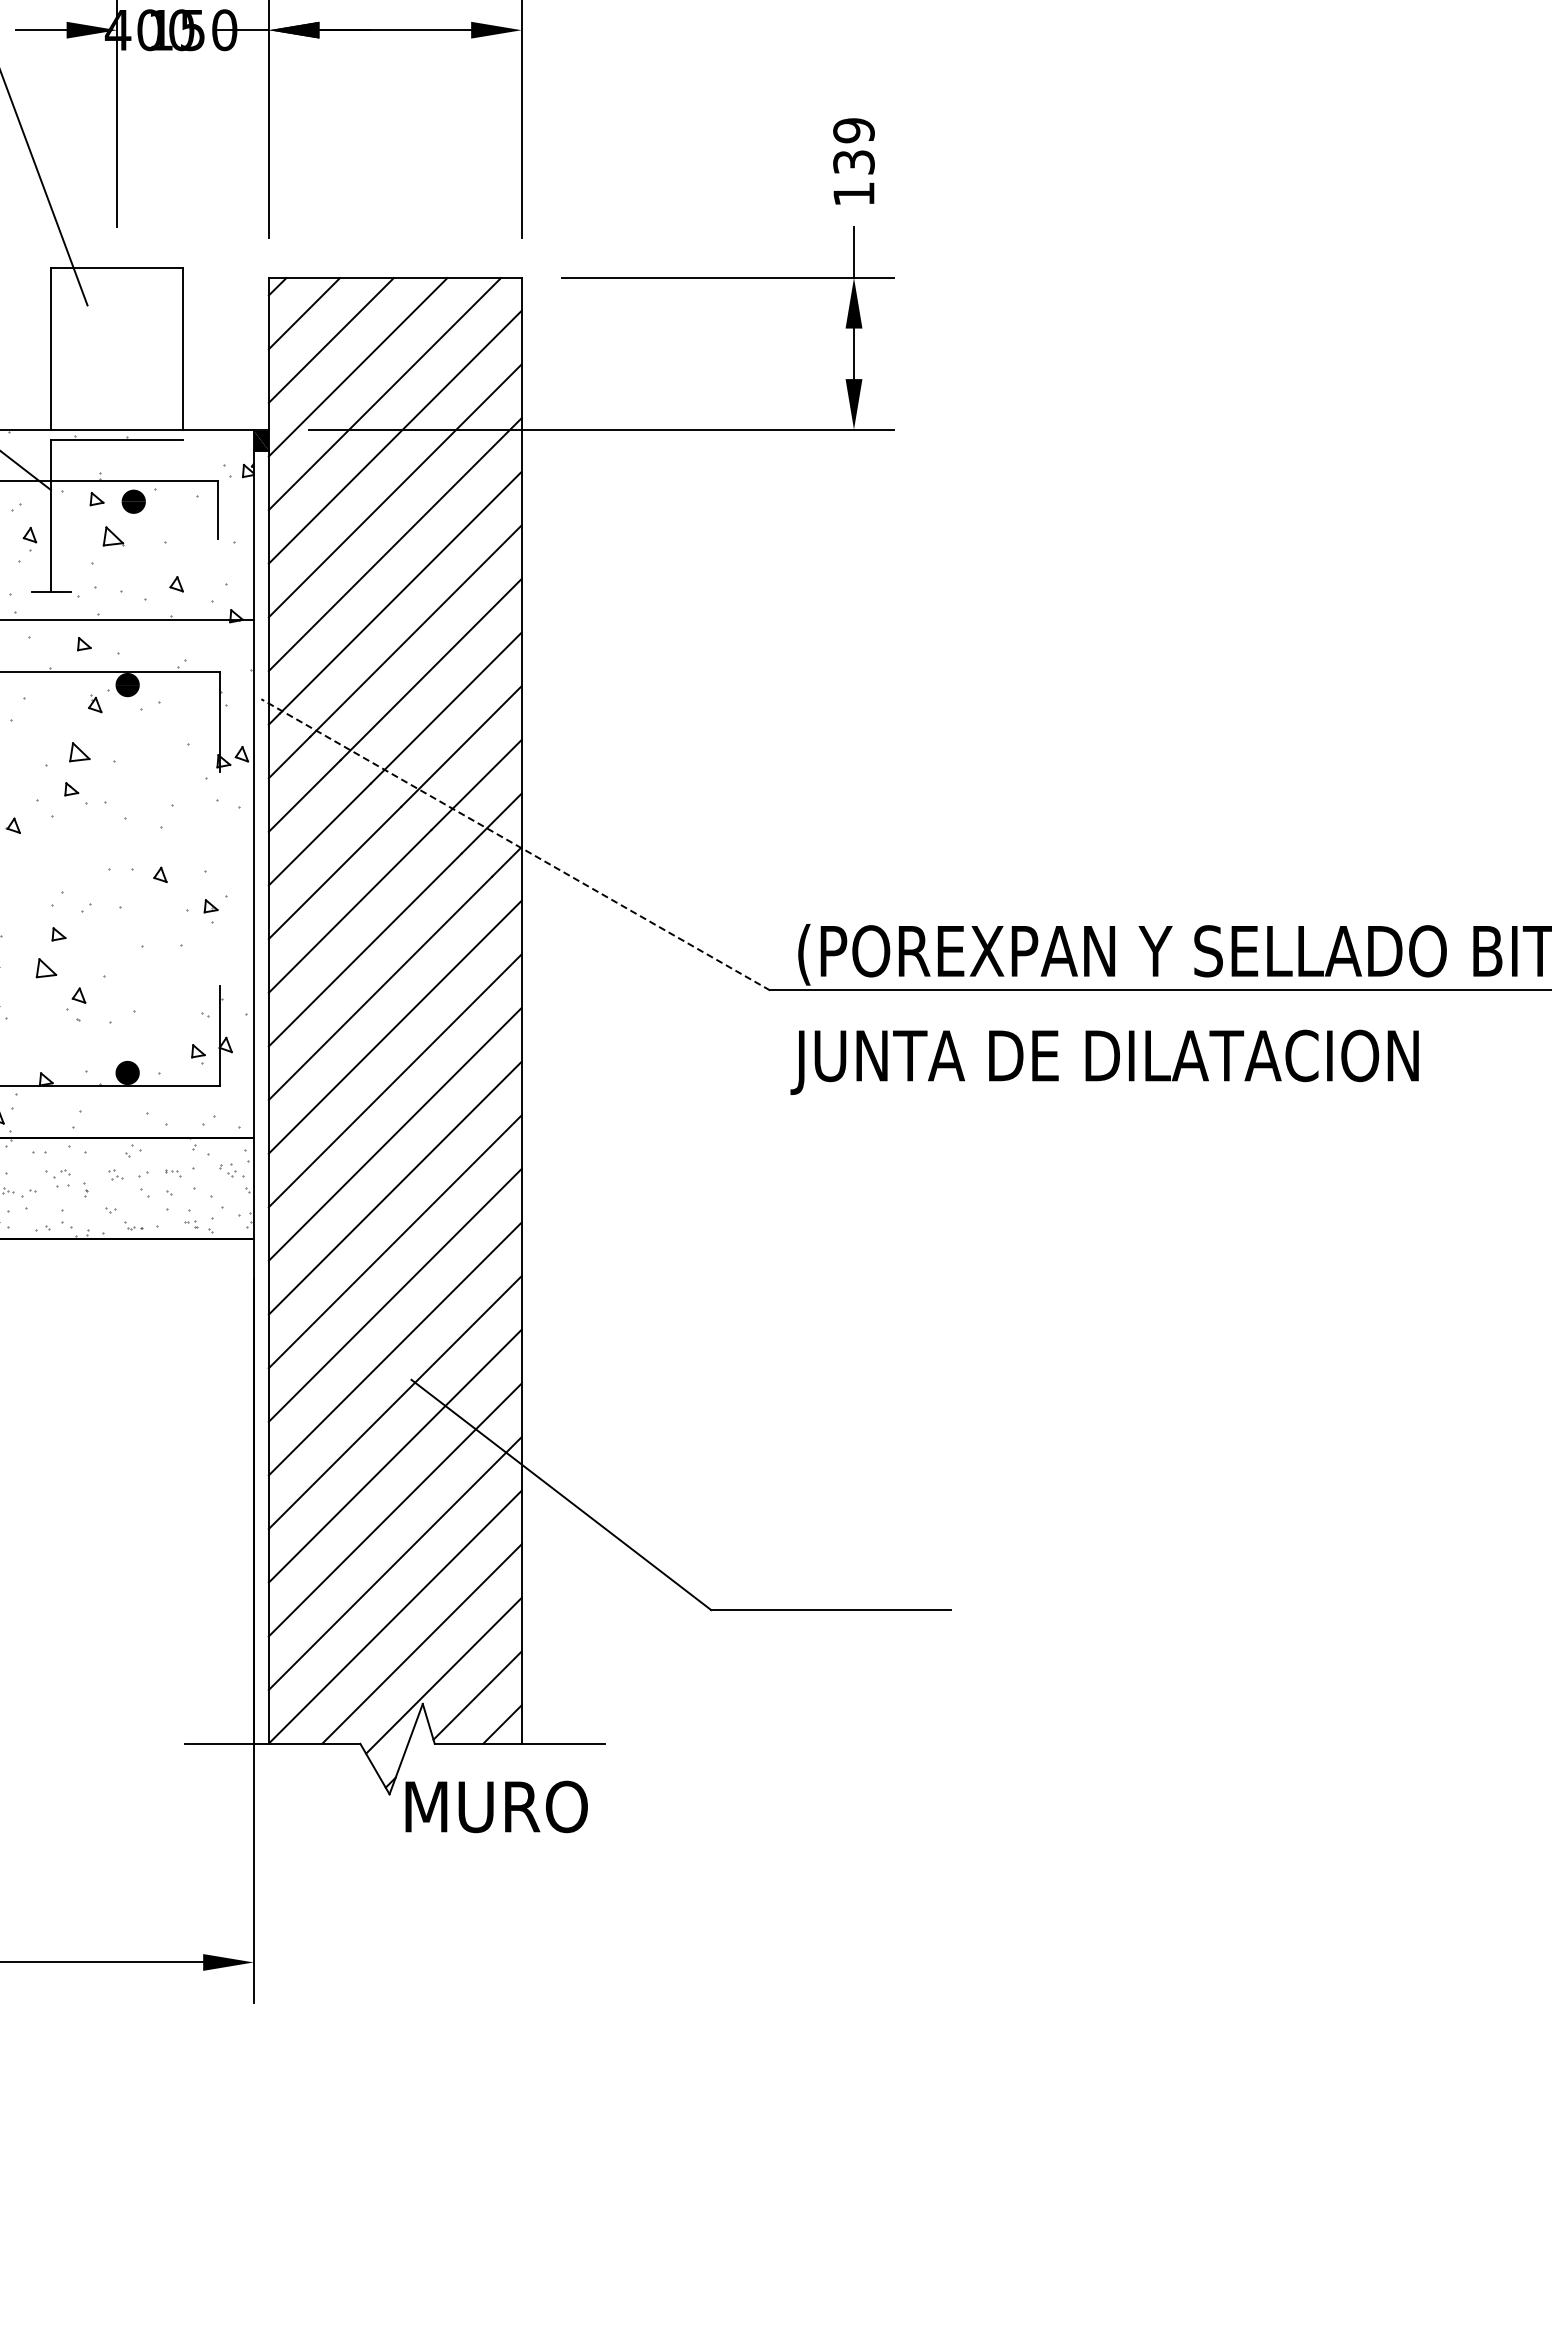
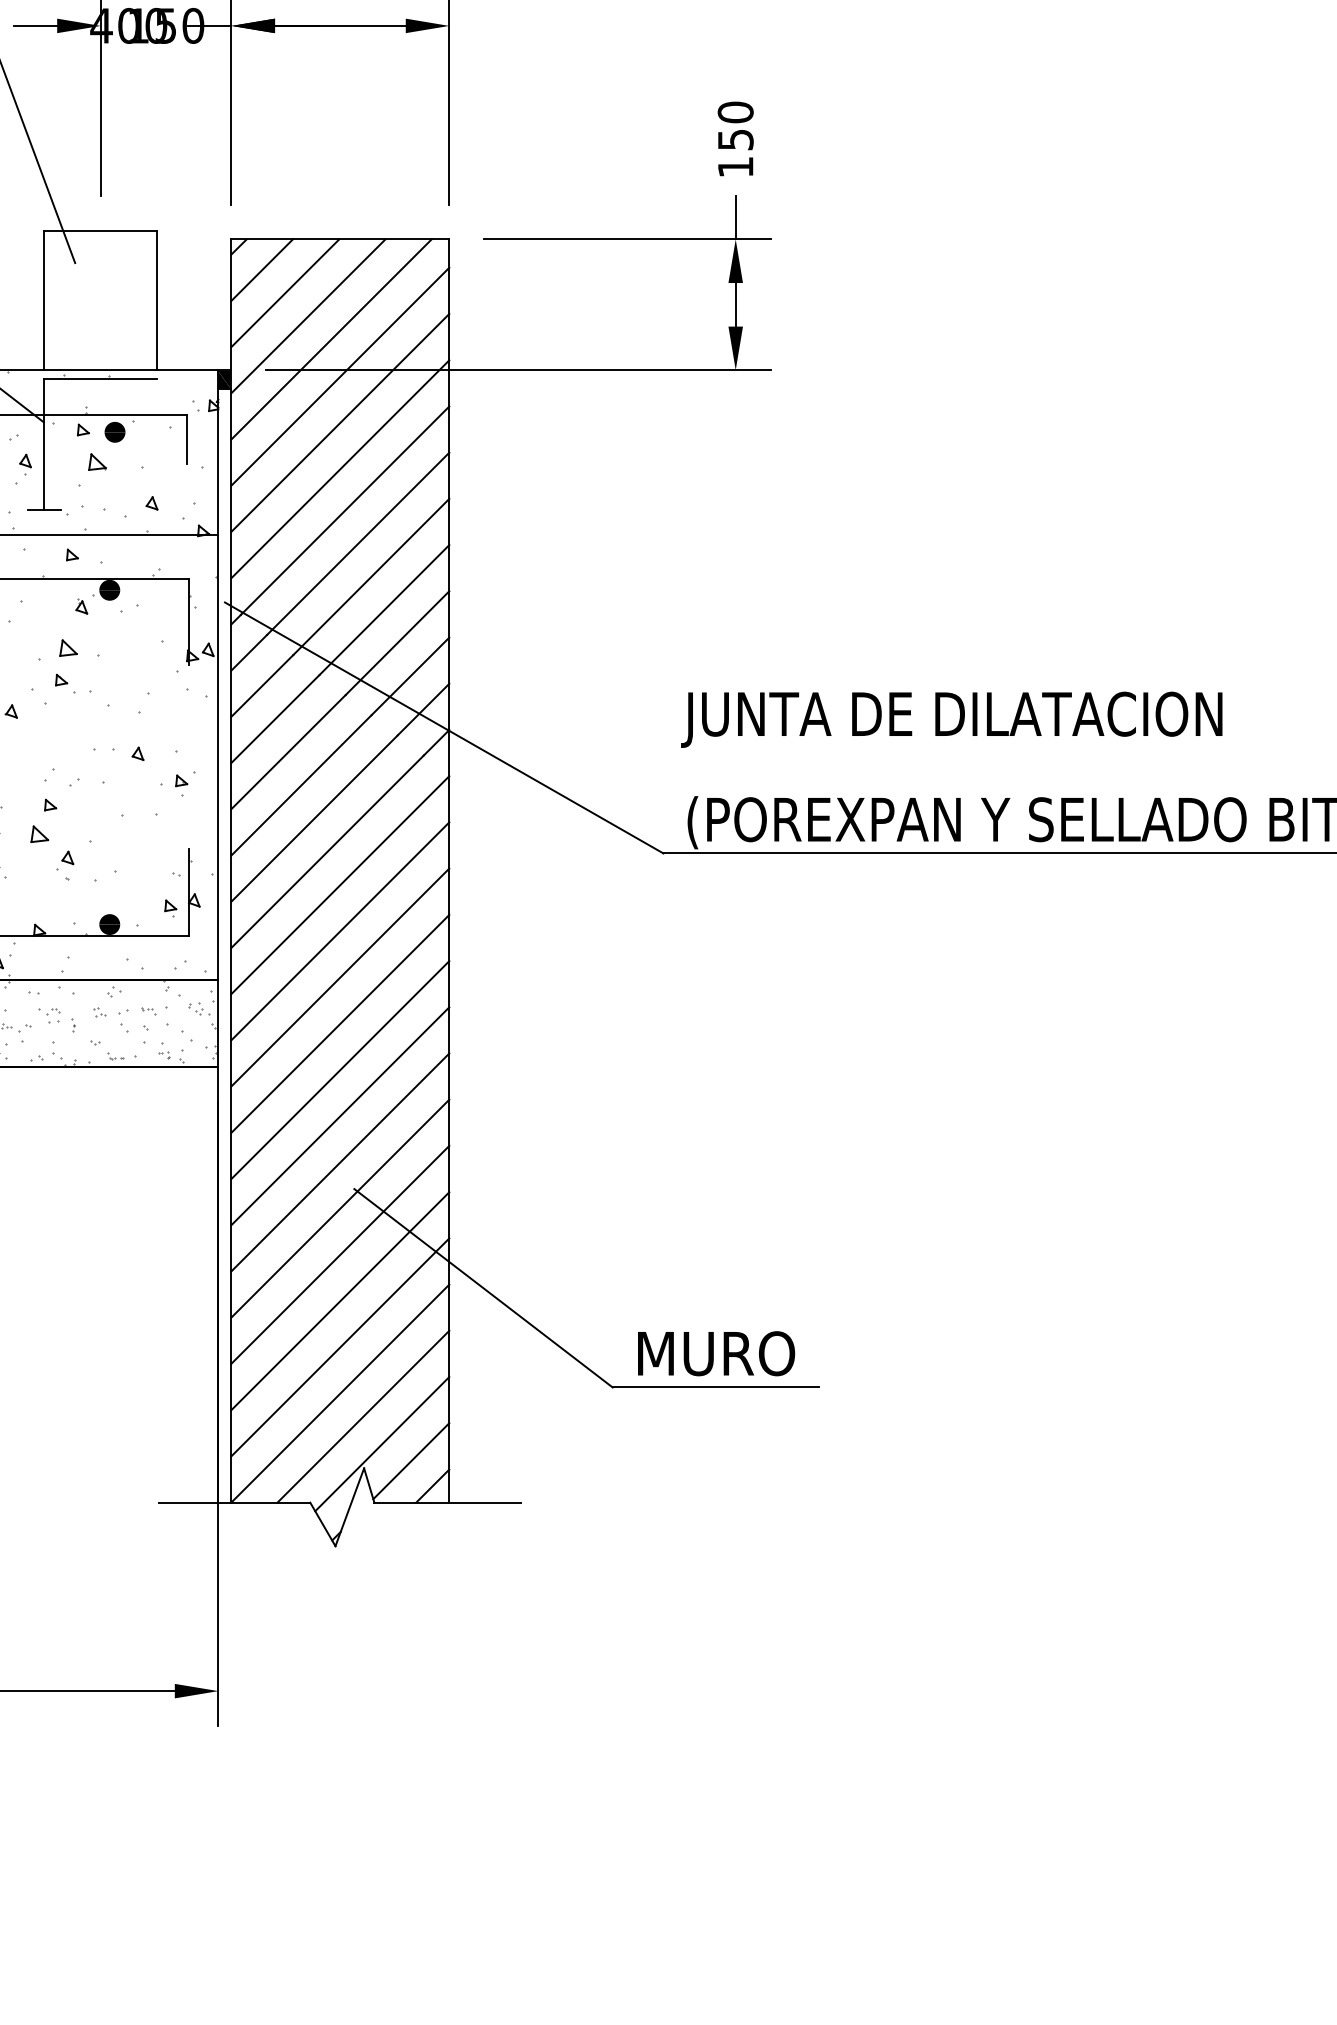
text: (853, 146) -> (735, 126), 139 -> 150
line: (515, 844) -> (444, 727), dashed -> solid
text: (1104, 1061) -> (951, 719), moved
text: (496, 1806) -> (716, 1353), moved

